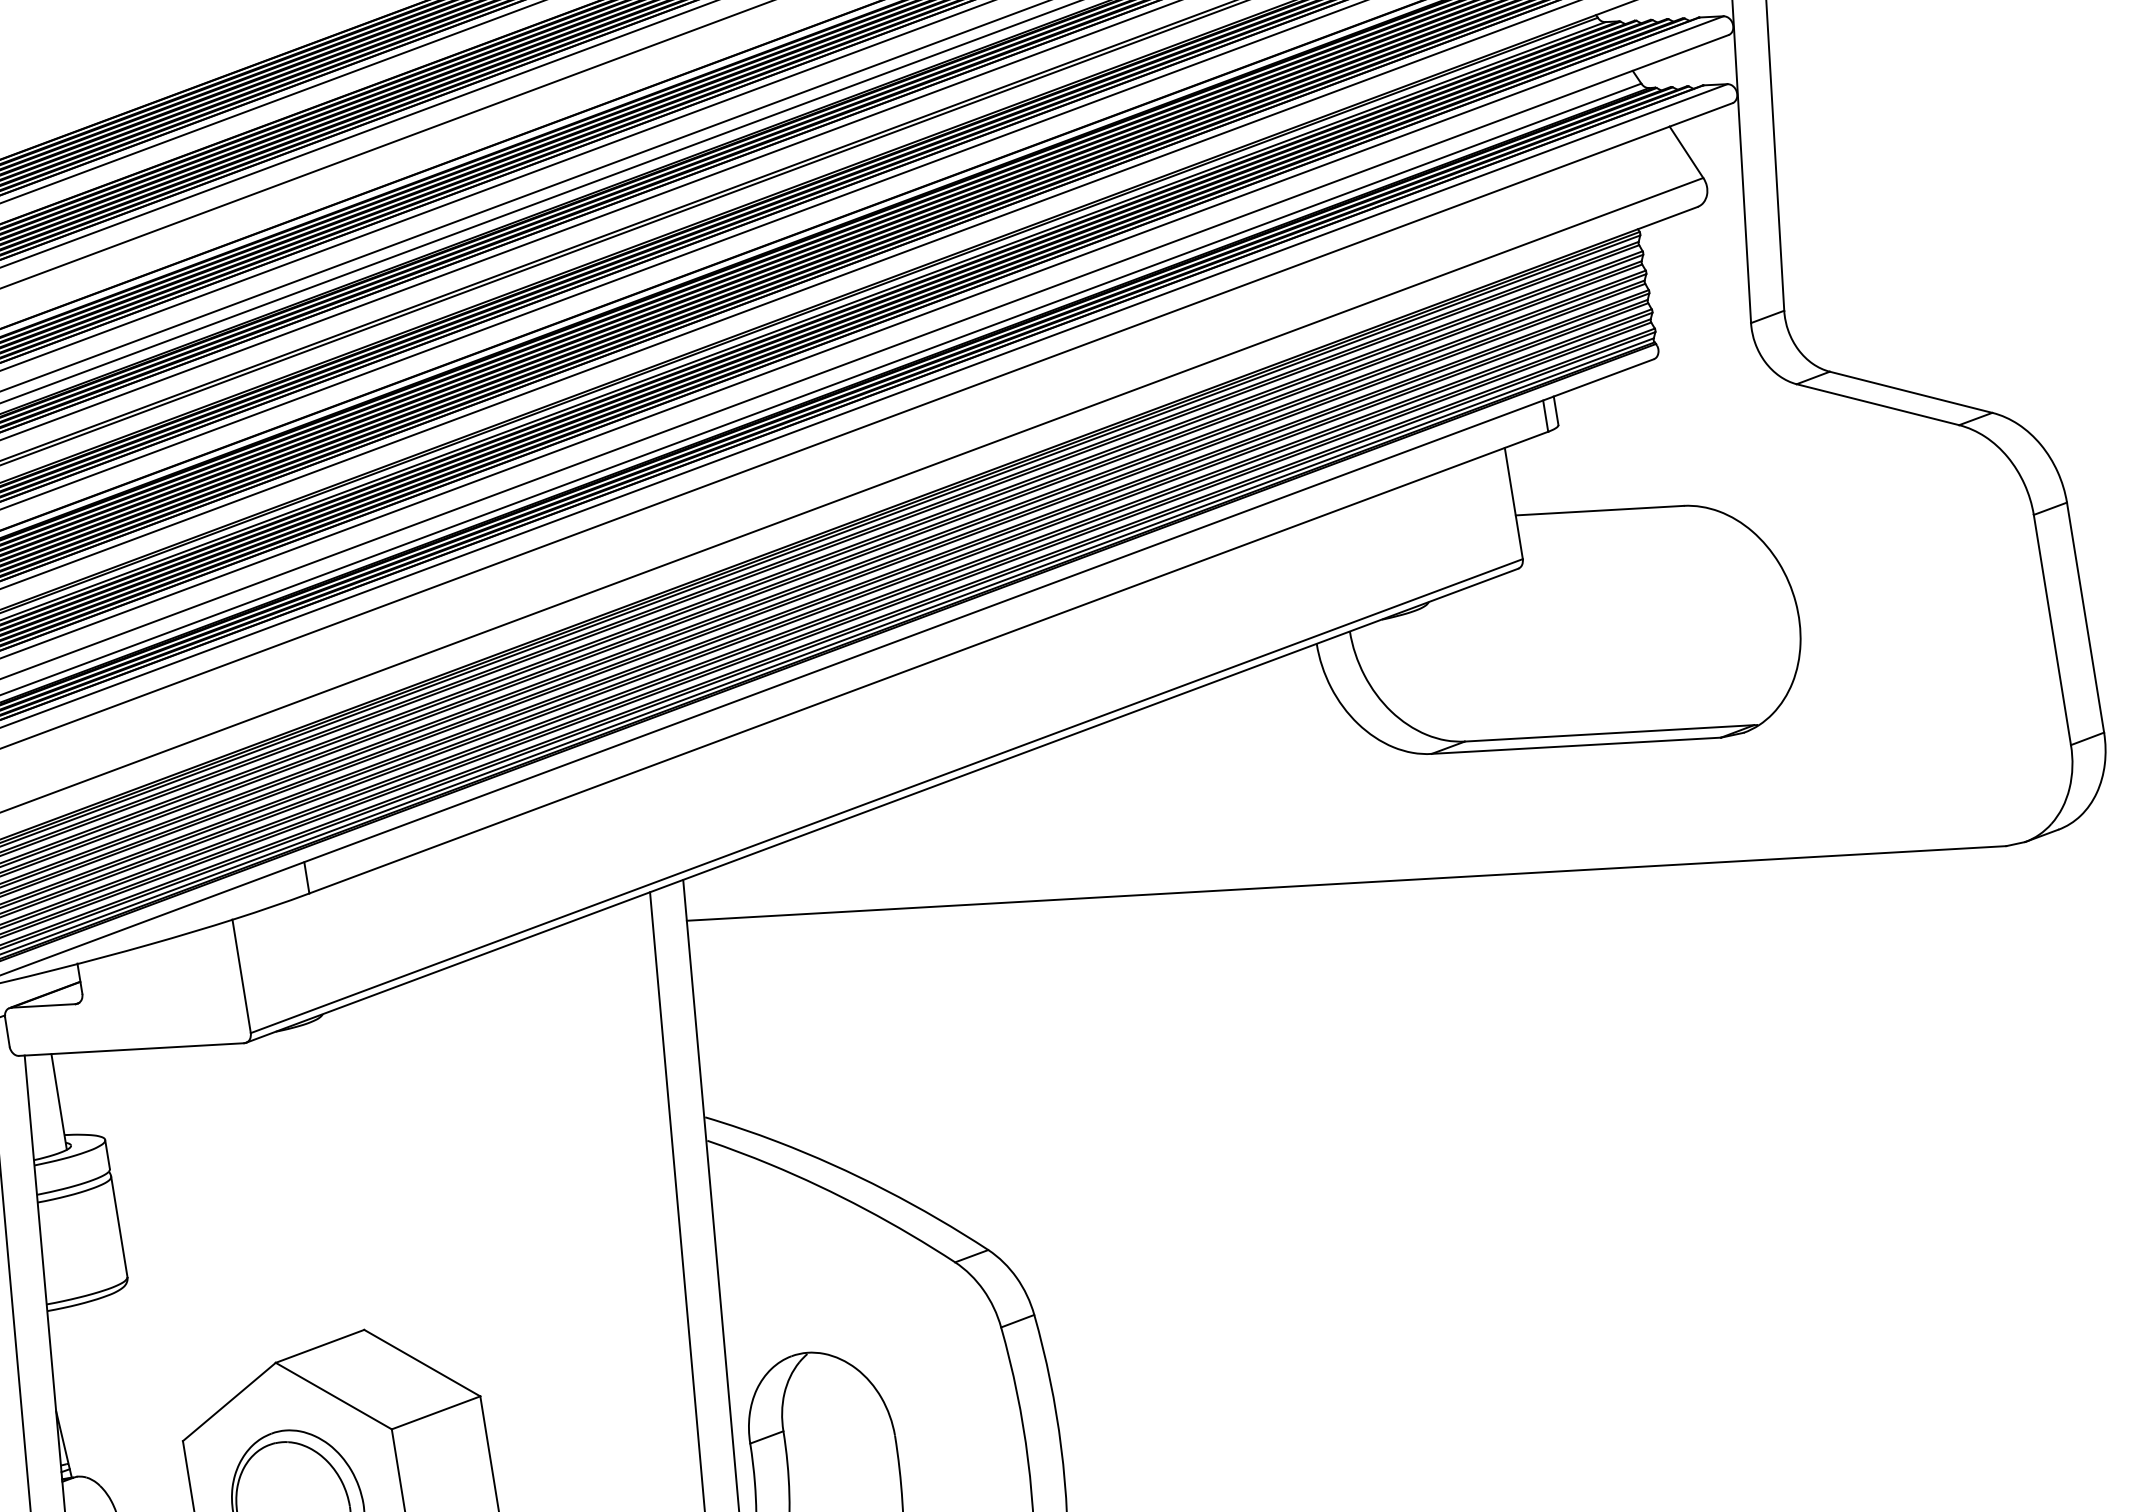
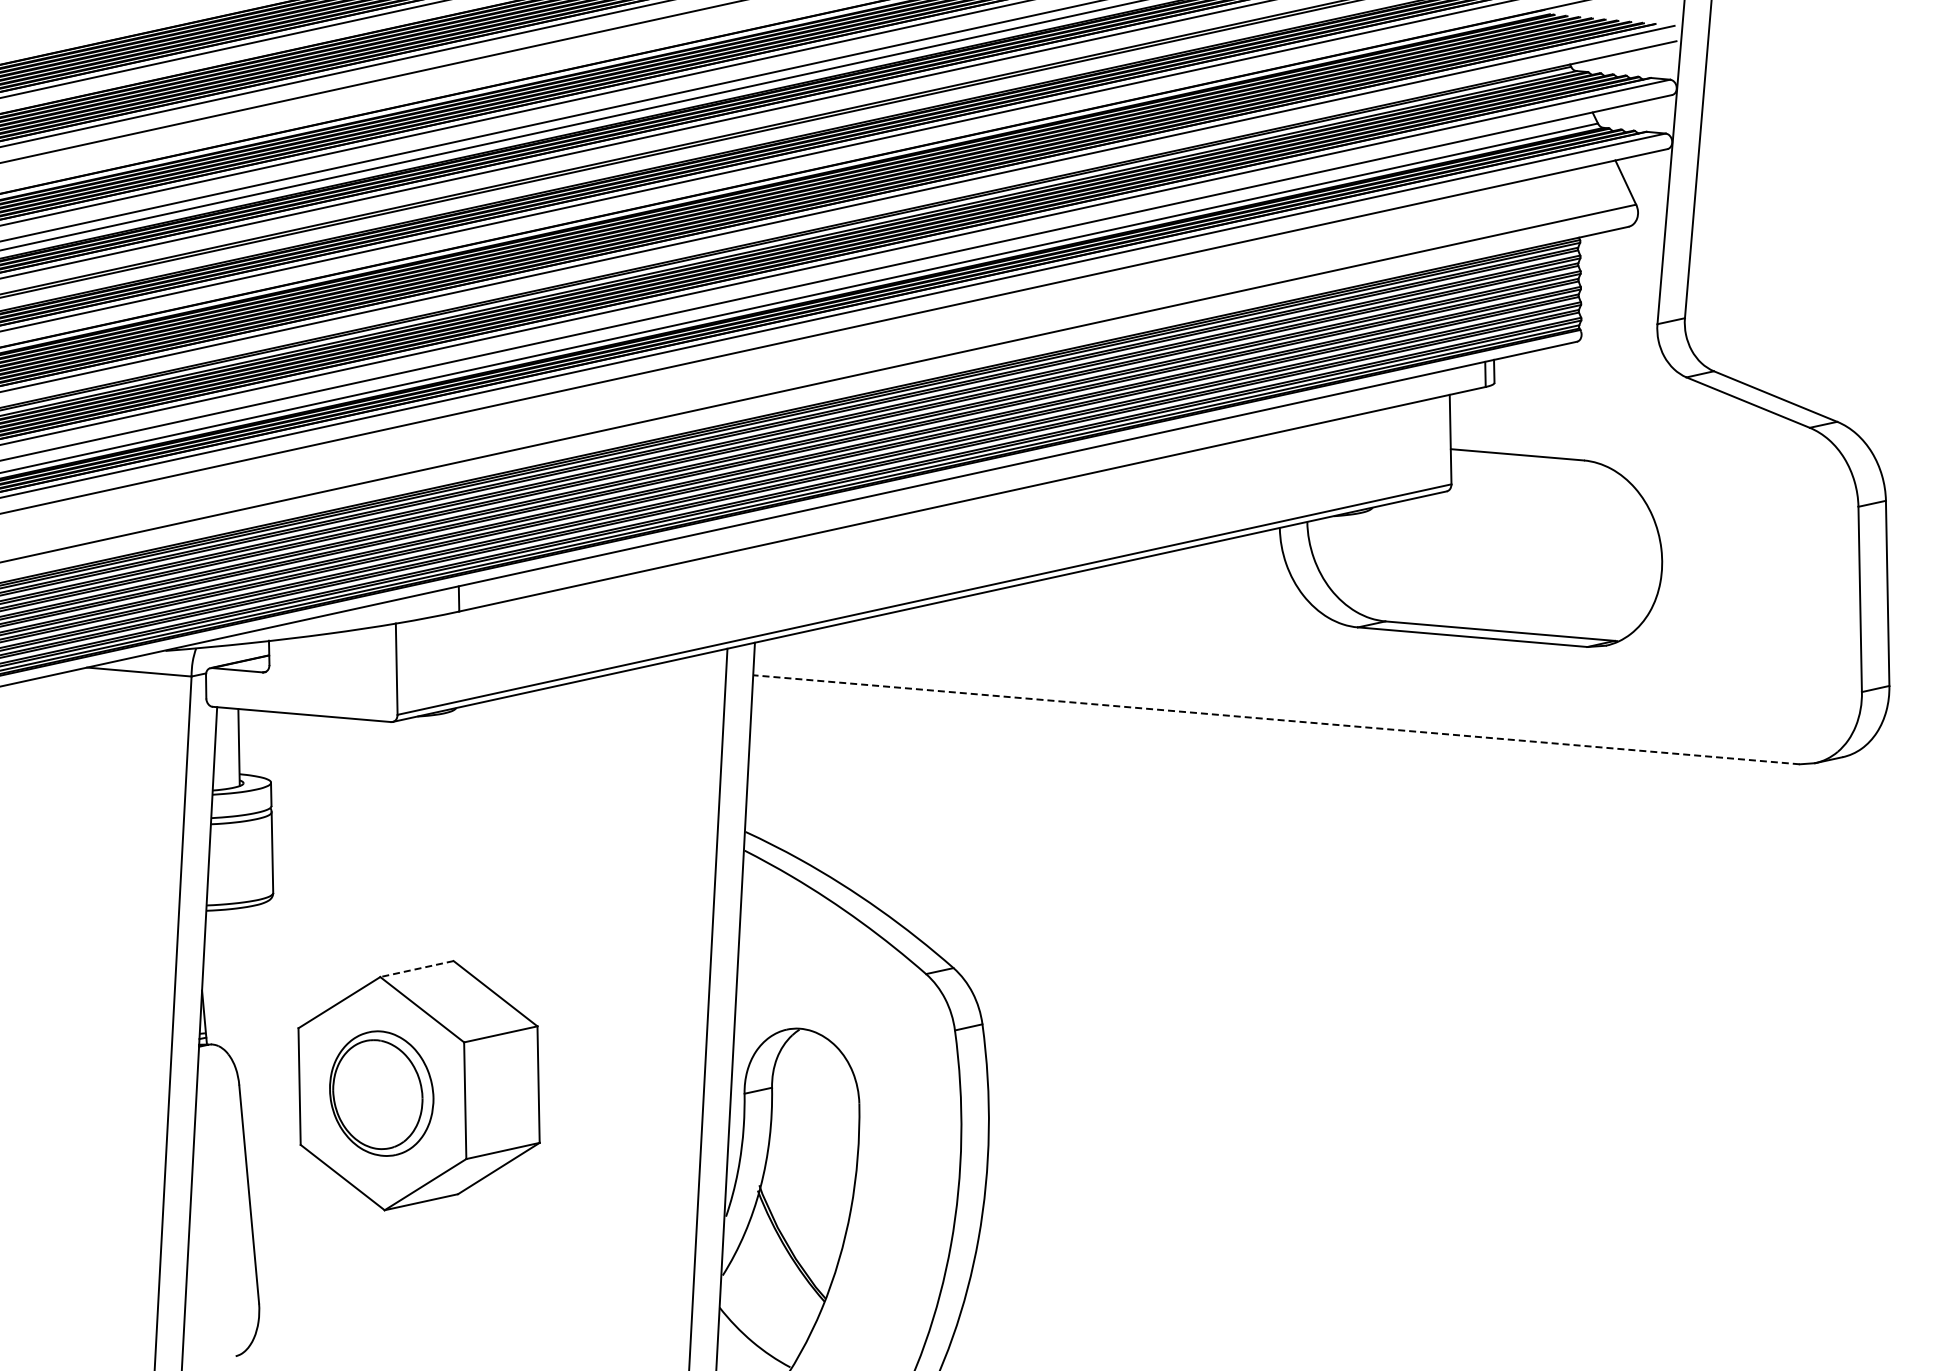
line: (1345, 883) -> (1275, 719), solid -> dashed
line: (319, 1346) -> (416, 969), solid -> dashed

